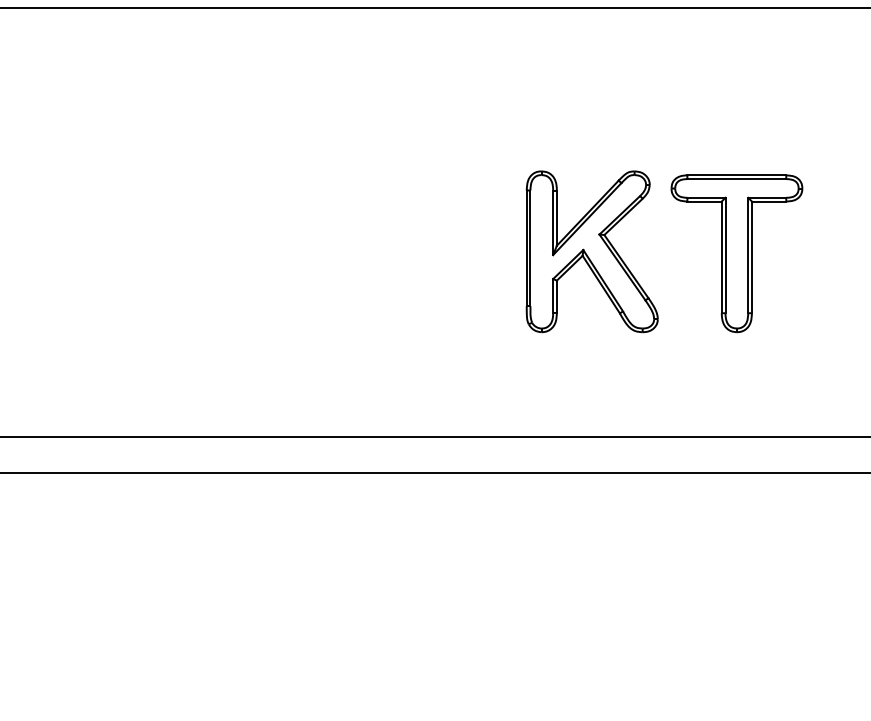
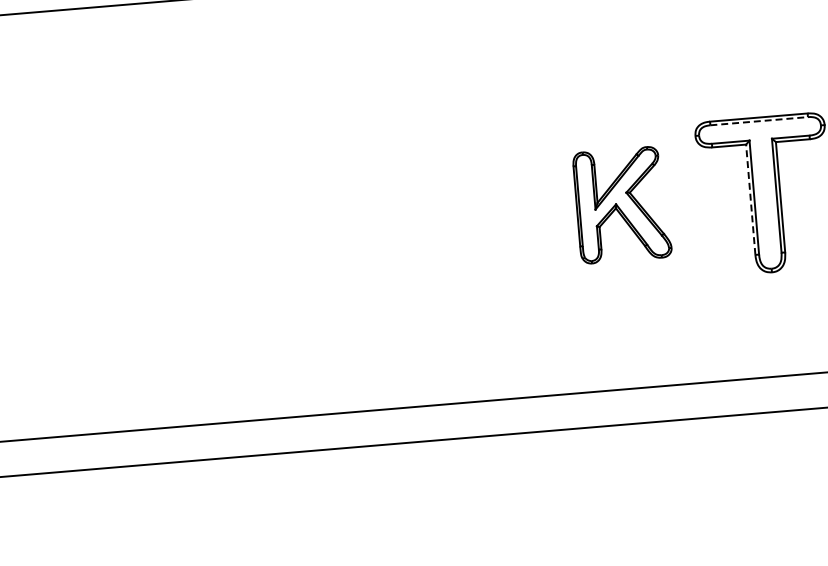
line: (737, 179) -> (759, 121), solid -> dashed
part: (591, 251) -> (621, 204), size x0.7
line: (721, 257) -> (750, 199), solid -> dashed

